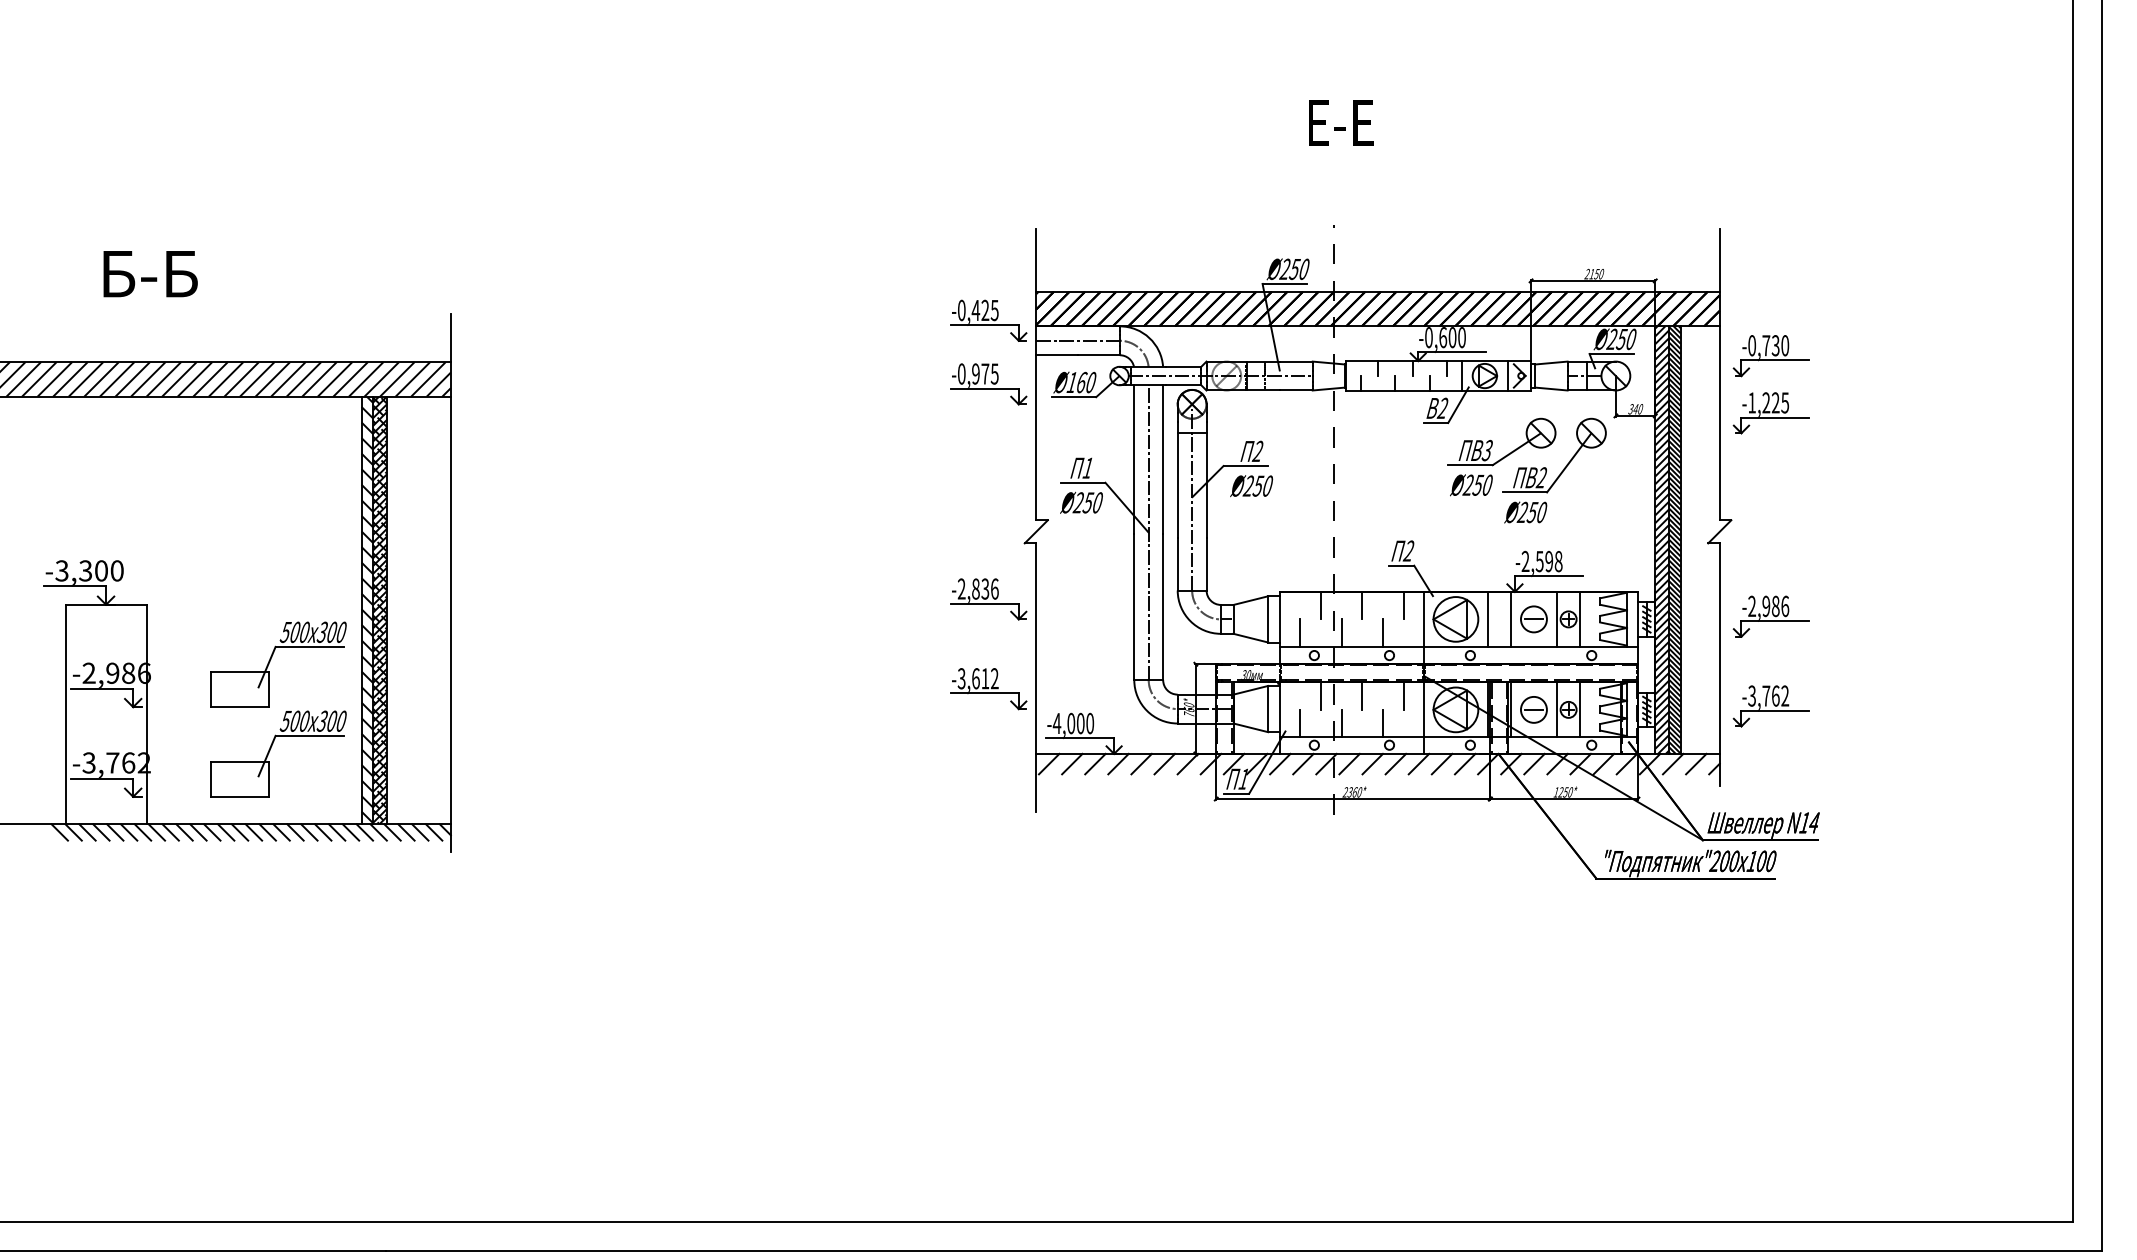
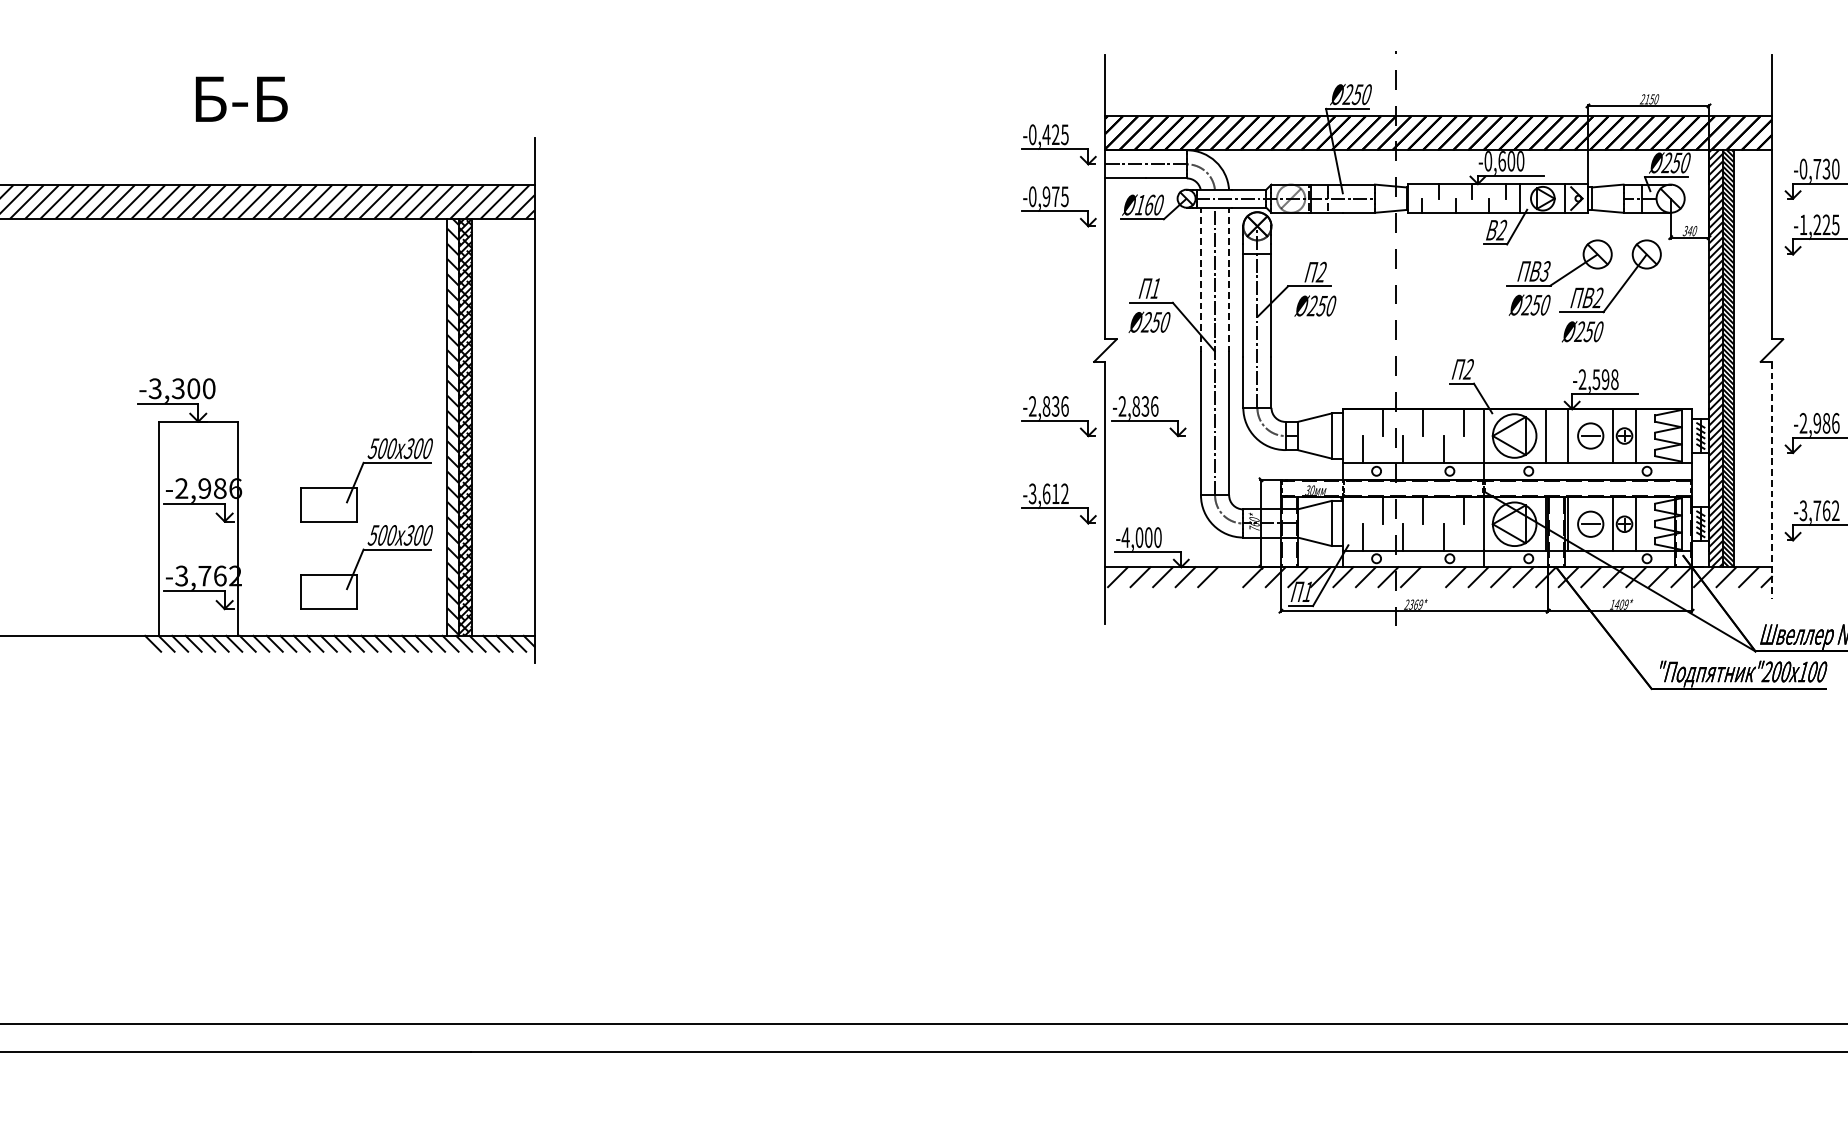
line: (1134, 458) -> (1201, 279), solid -> dashed
line: (1163, 458) -> (1229, 279), solid -> dashed
part: (1080, 599) -> (1148, 416), added
line: (1719, 665) -> (1771, 480), solid -> dashed
line: (1164, 763) -> (1230, 576), removed
line: (1372, 763) -> (1433, 576), removed
text: (1359, 792) -> (1420, 604), 2360* -> 2369*
text: (1565, 792) -> (1621, 604), 1250* -> 1409*

